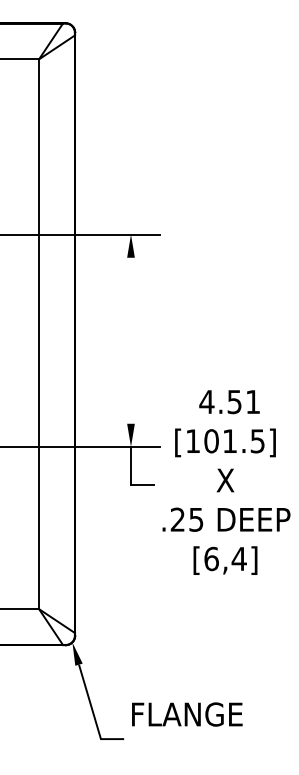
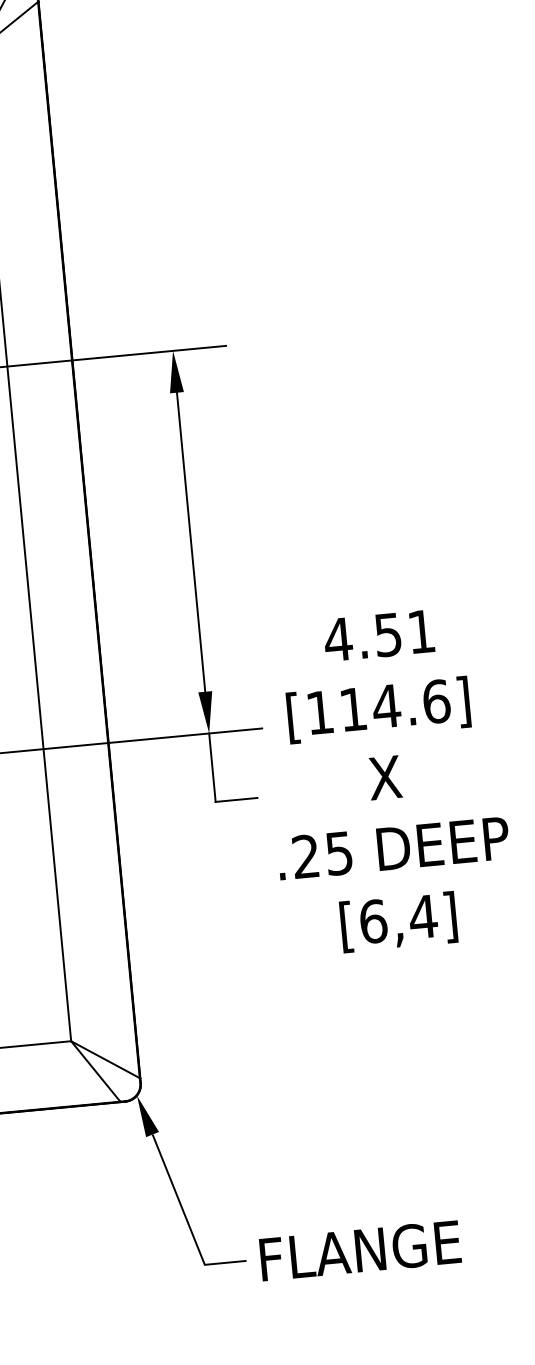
line: (131, 340) -> (191, 541), added
text: (234, 441) -> (394, 706), [101.5] -> [114.6]
text: (187, 714) -> (360, 1250), moved

